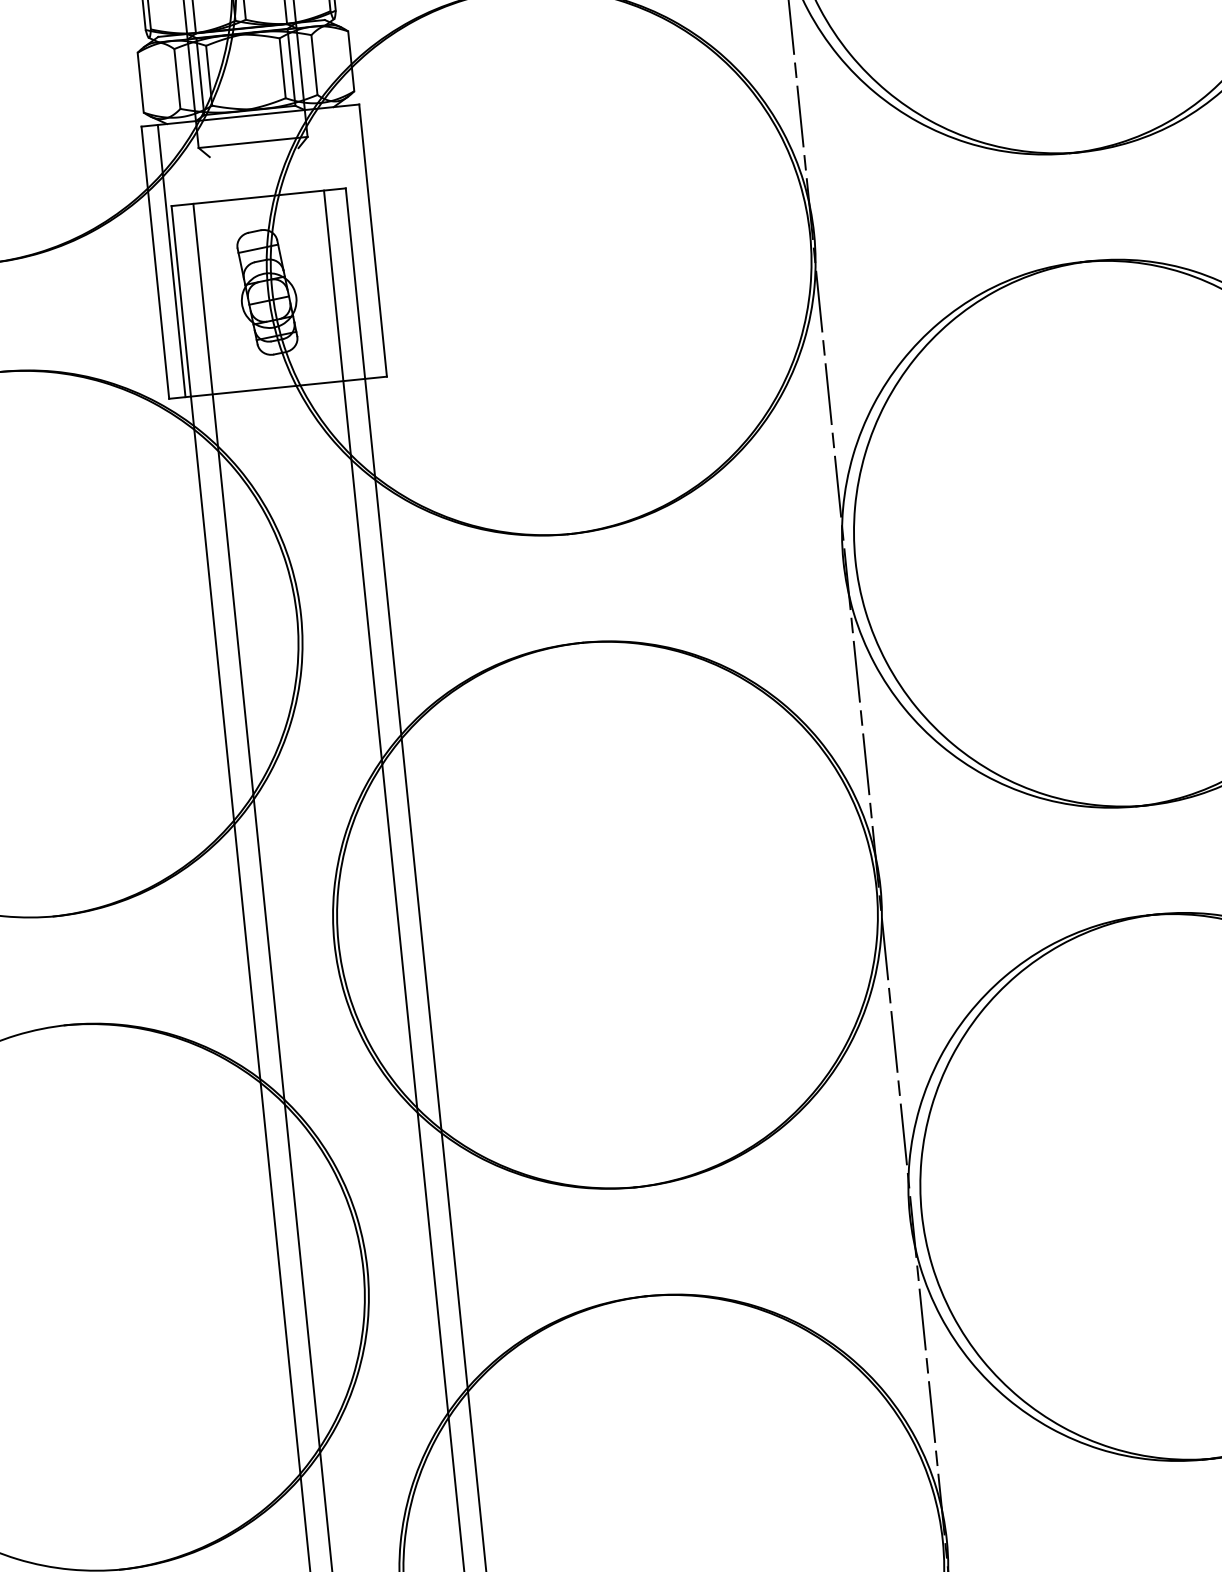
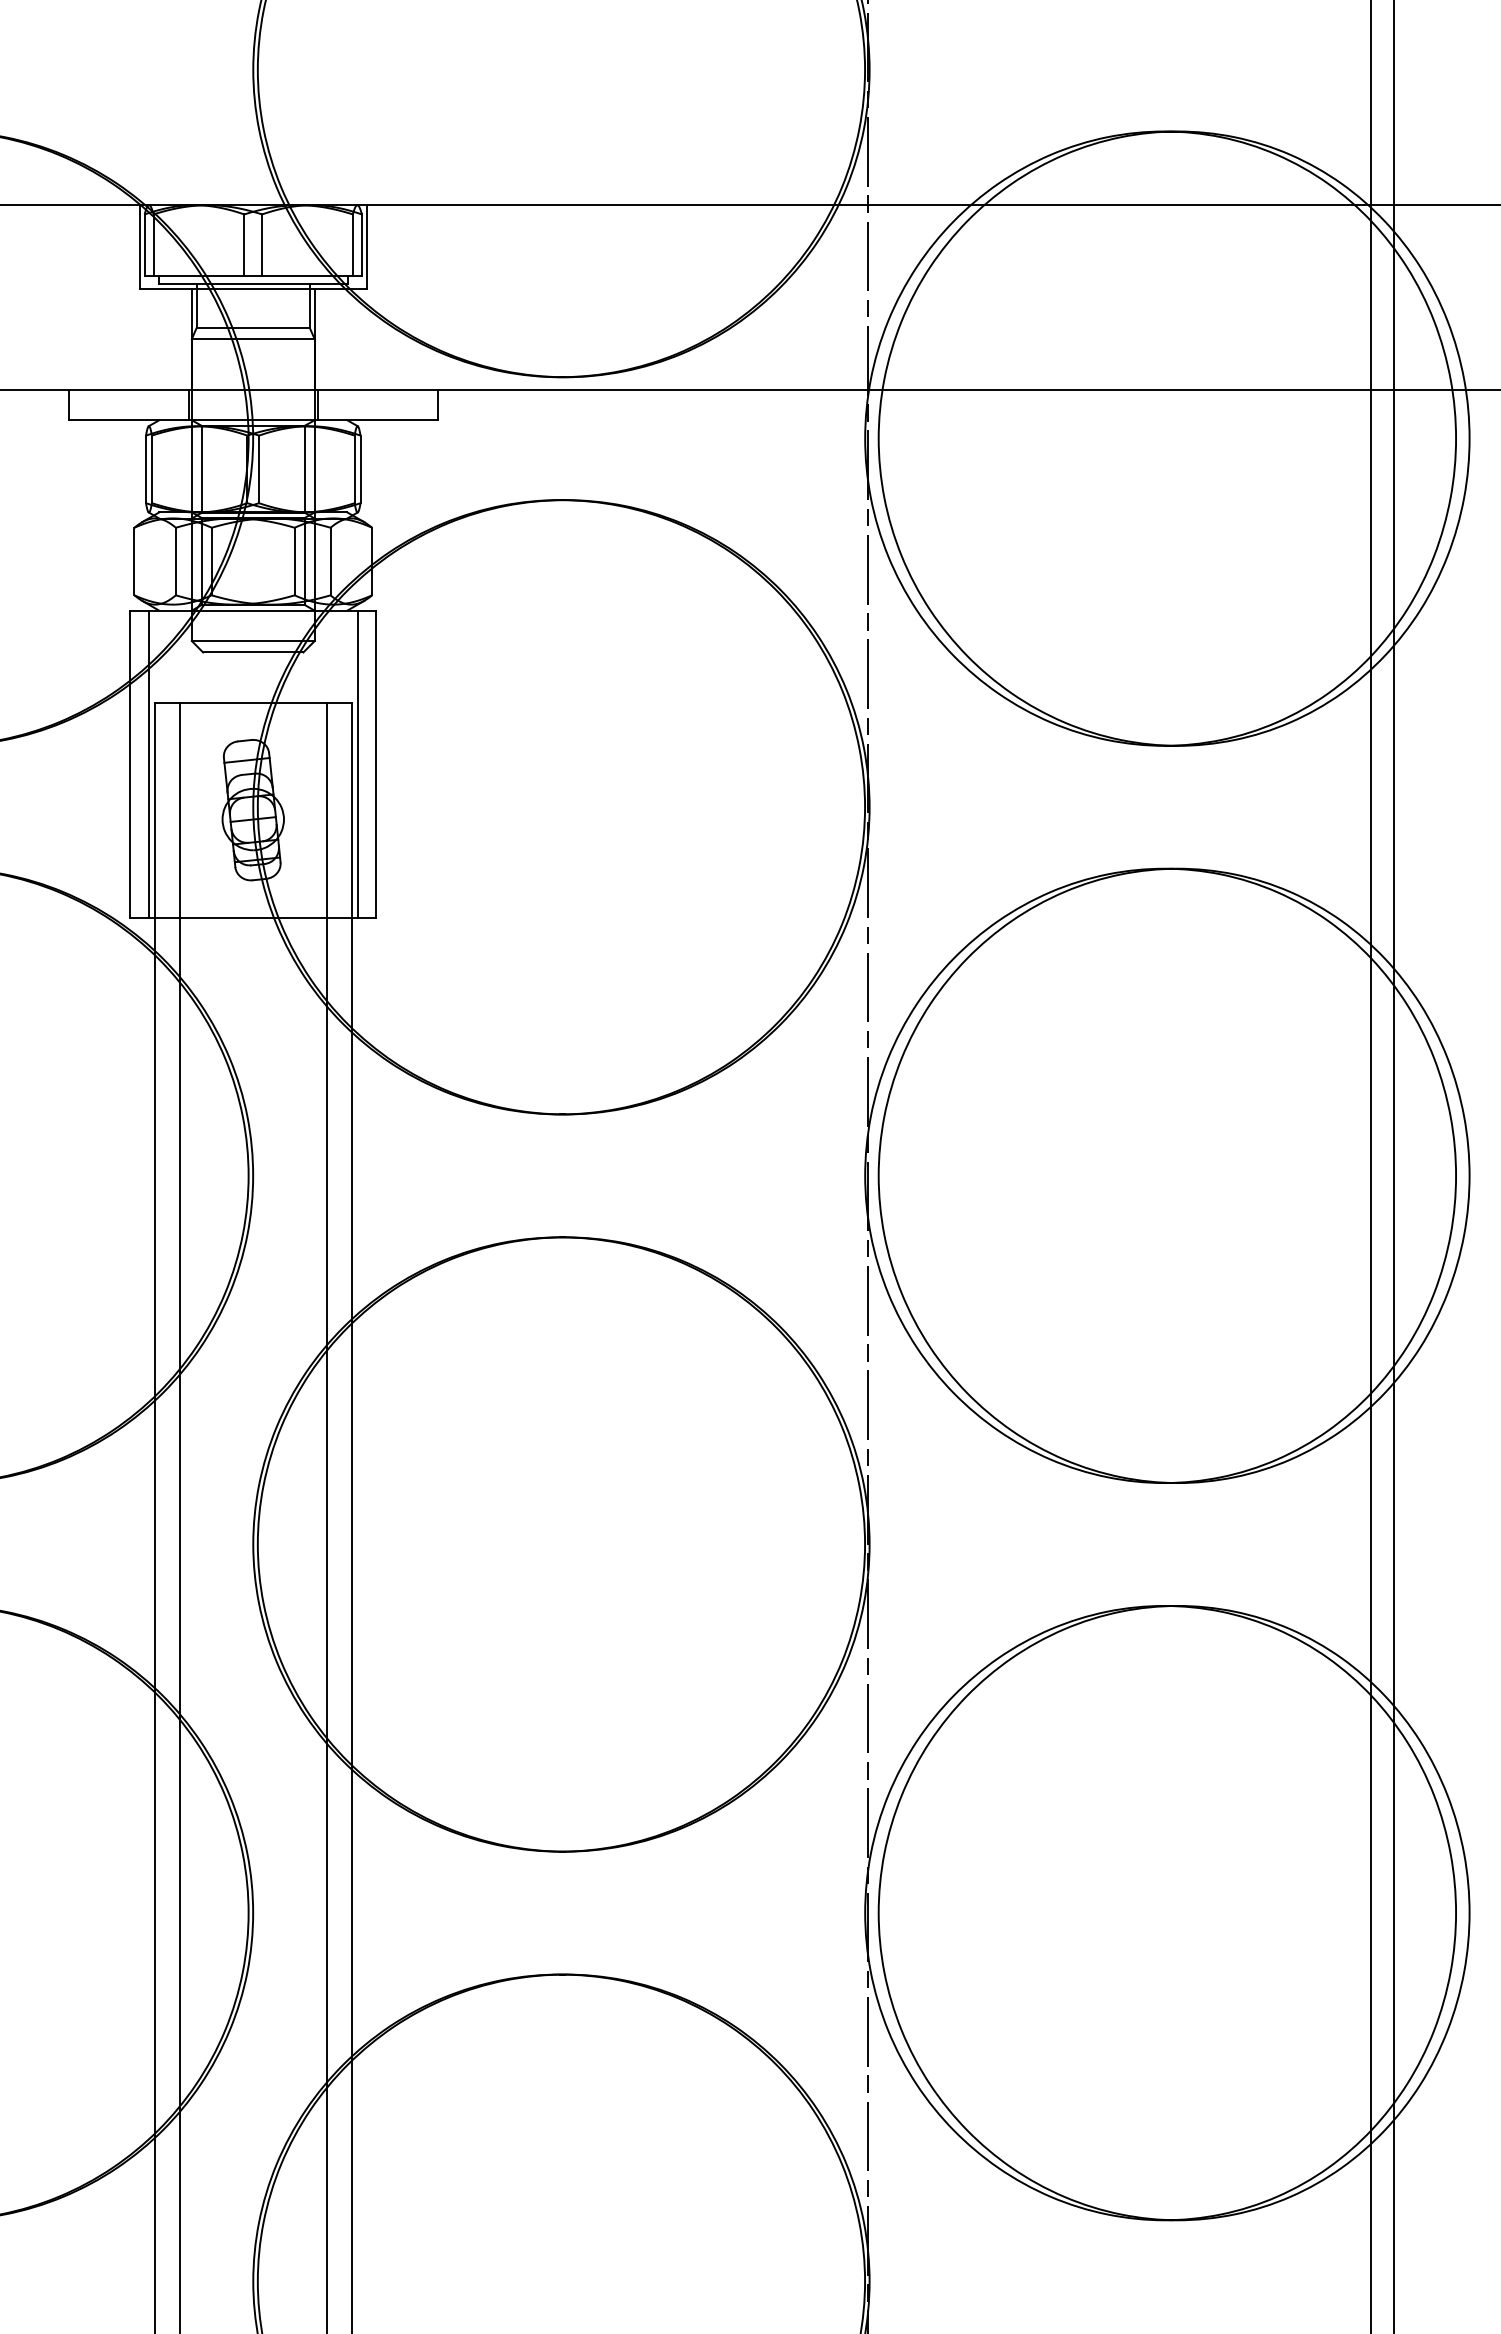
line: (254, 152) -> (253, 652), added
line: (356, 241) -> (357, 763), added

